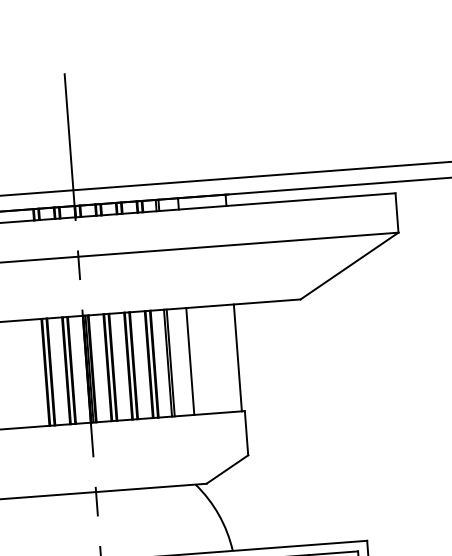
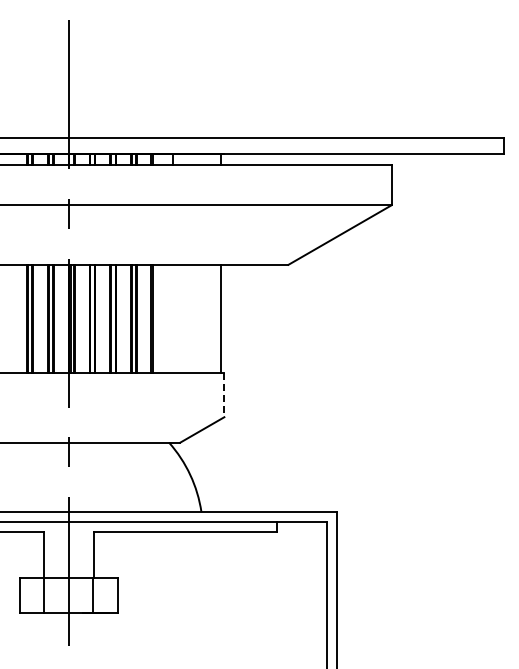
line: (190, 361) -> (173, 318), removed
line: (246, 433) -> (224, 395), solid -> dashed

